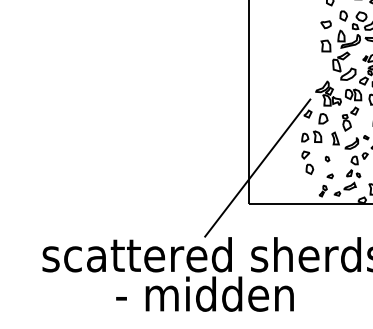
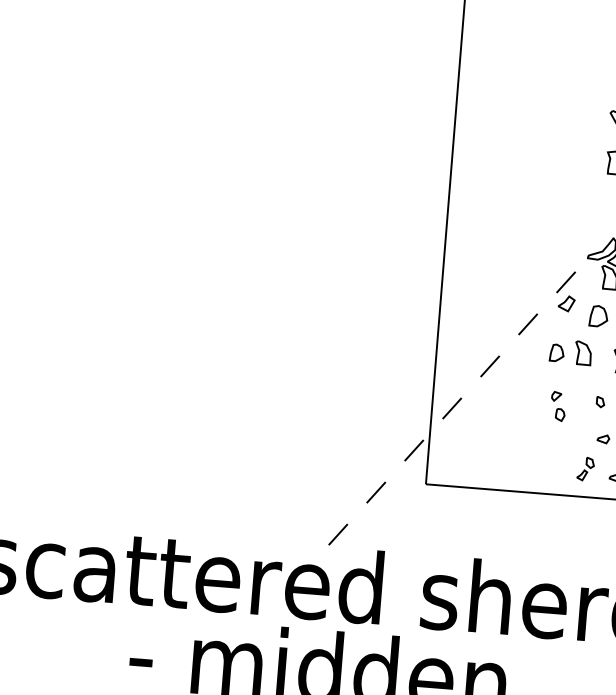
part: (307, 162) -> (557, 406), size x0.6
line: (257, 168) -> (450, 410), solid -> dashed

